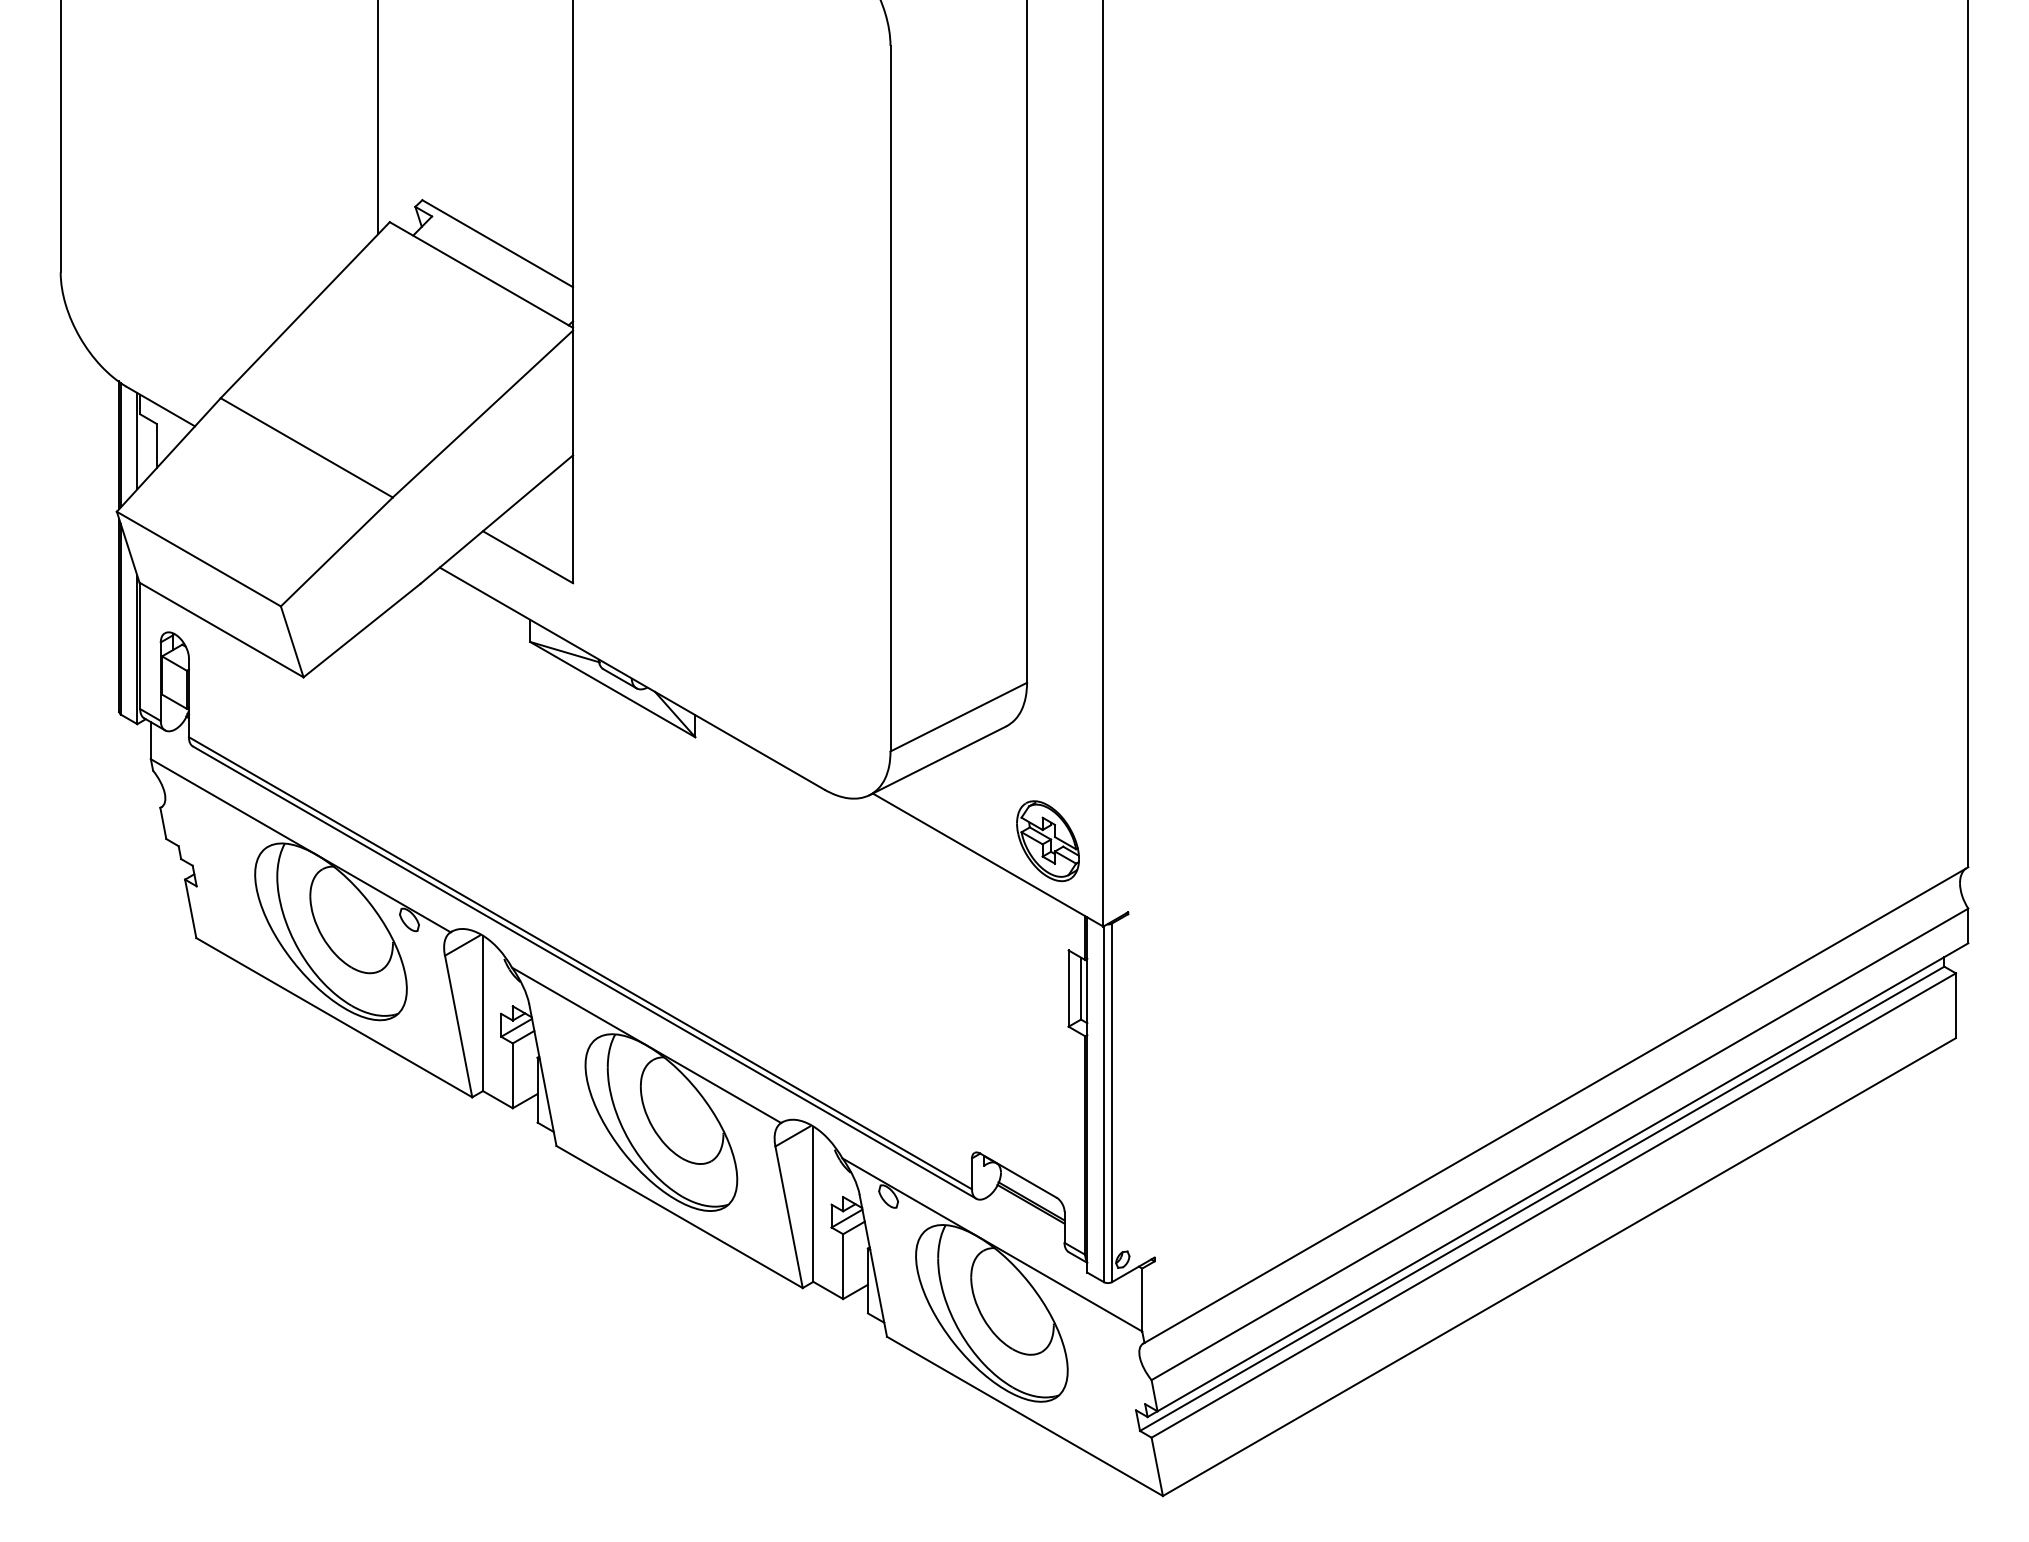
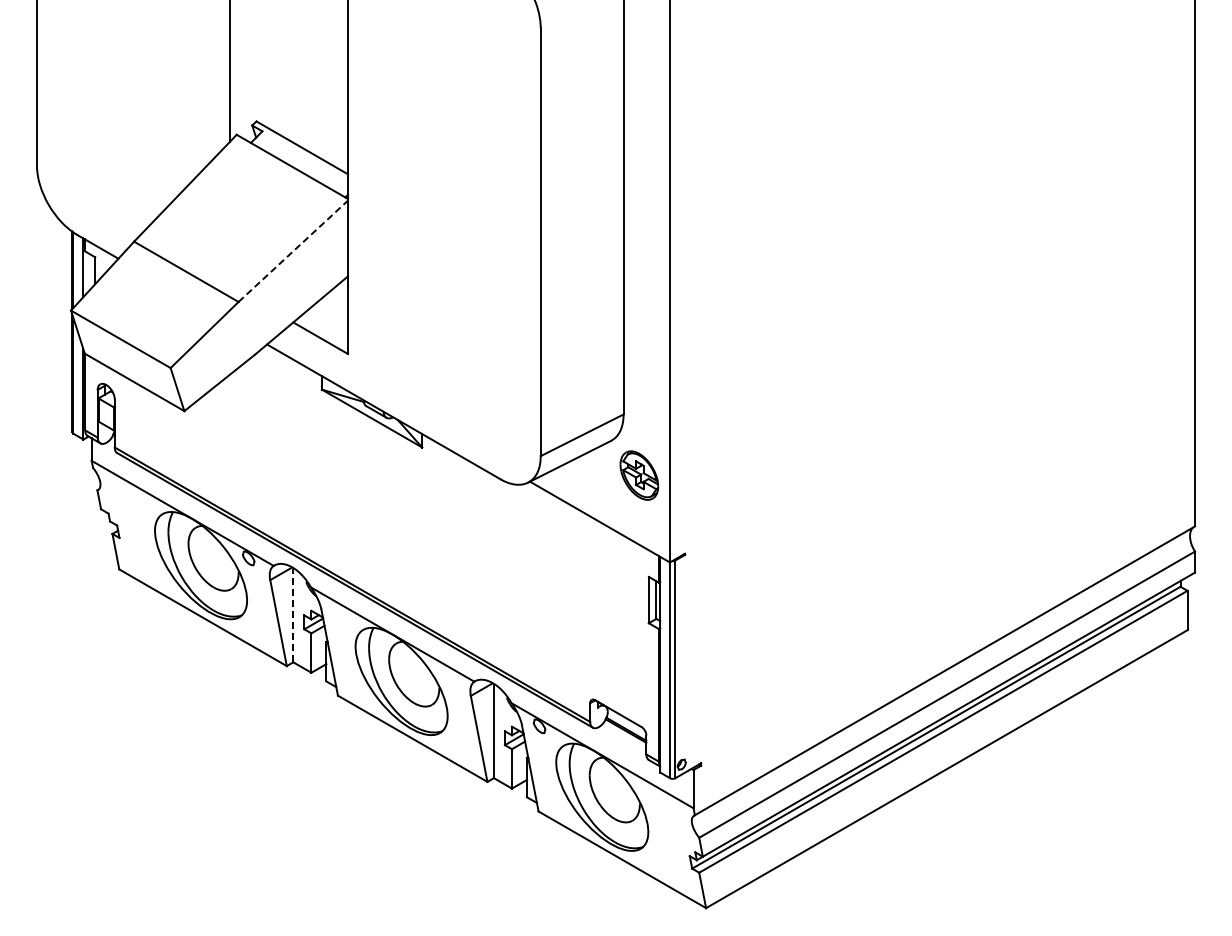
line: (483, 414) -> (293, 251), solid -> dashed
part: (1048, 841) -> (639, 475), moved
line: (483, 1013) -> (293, 615), solid -> dashed

